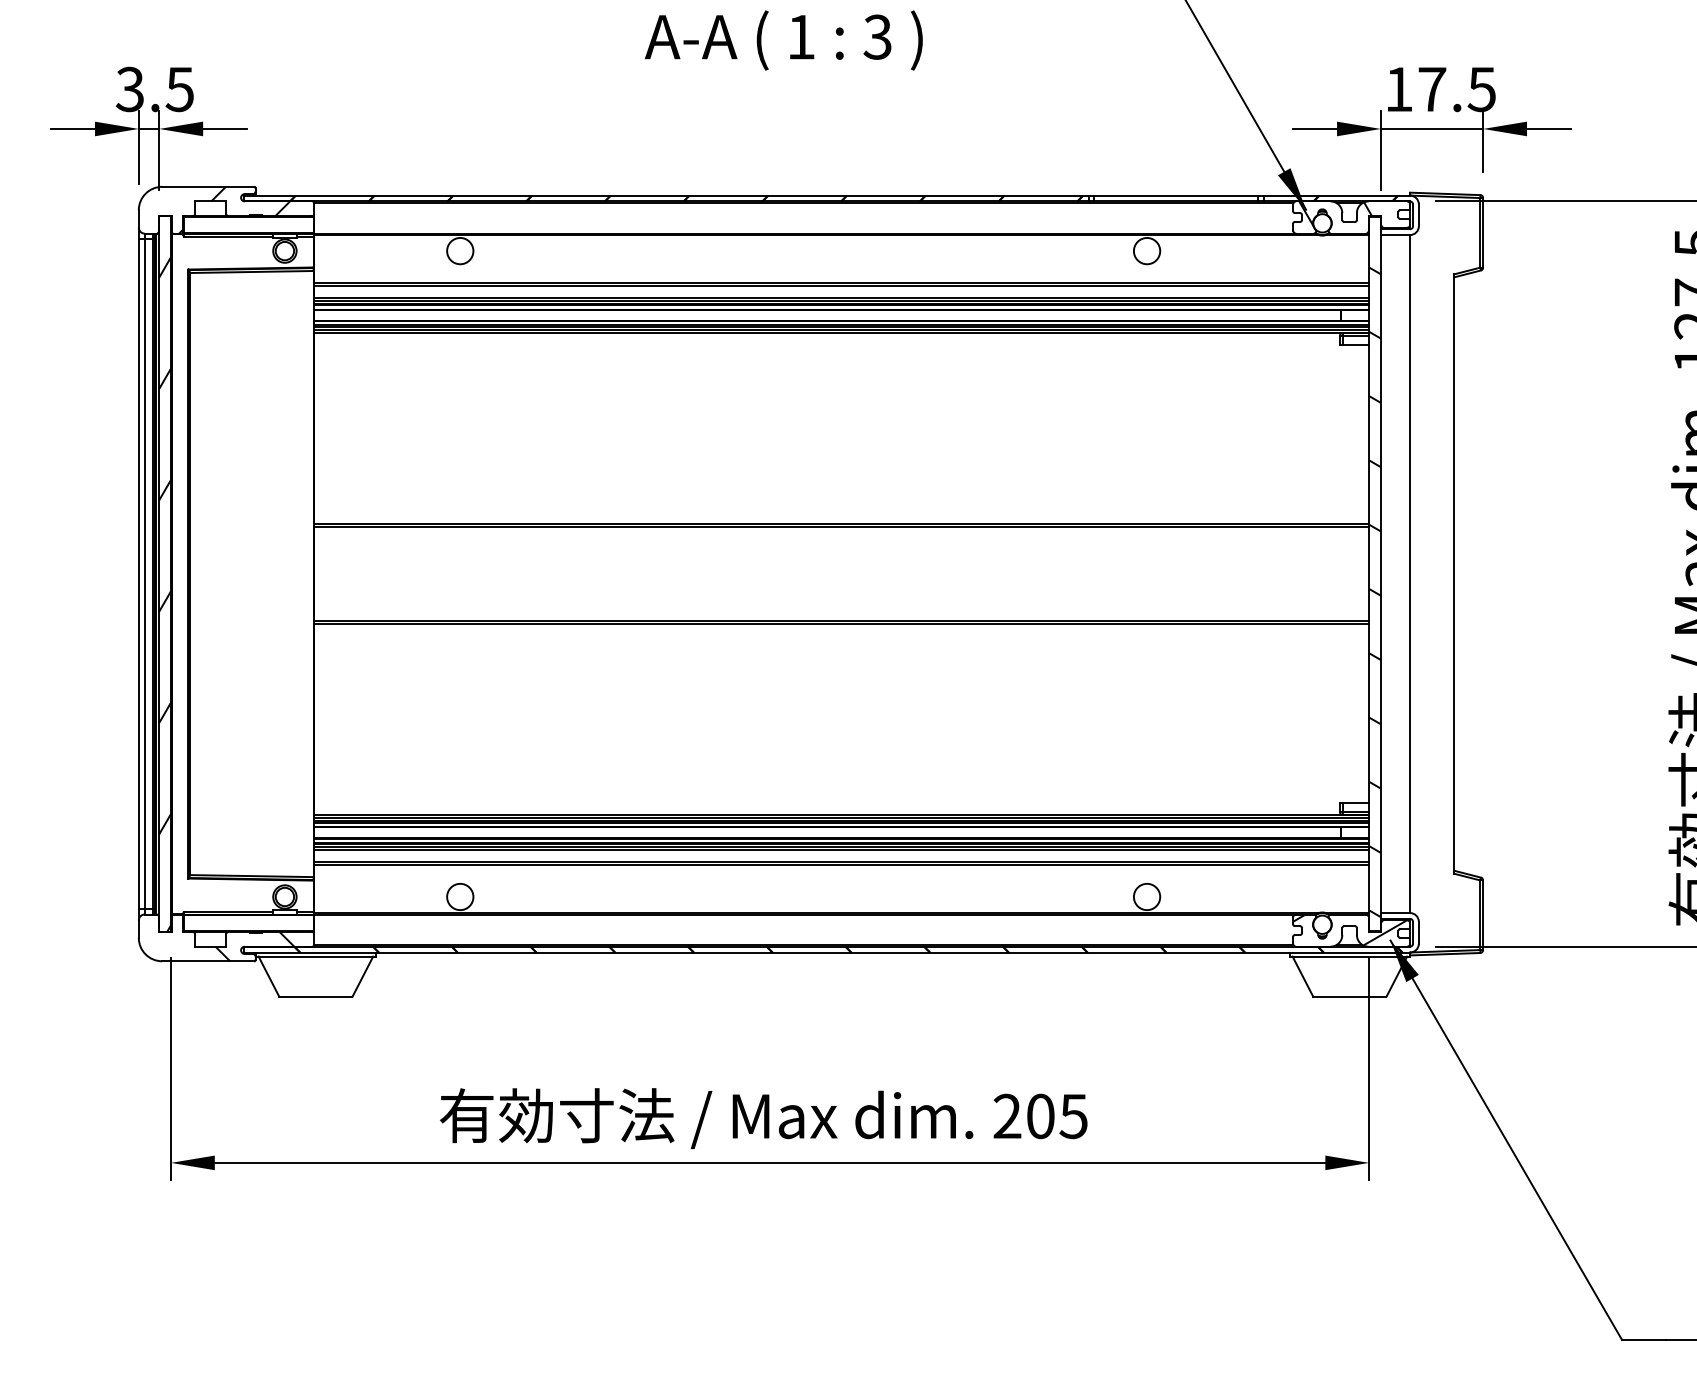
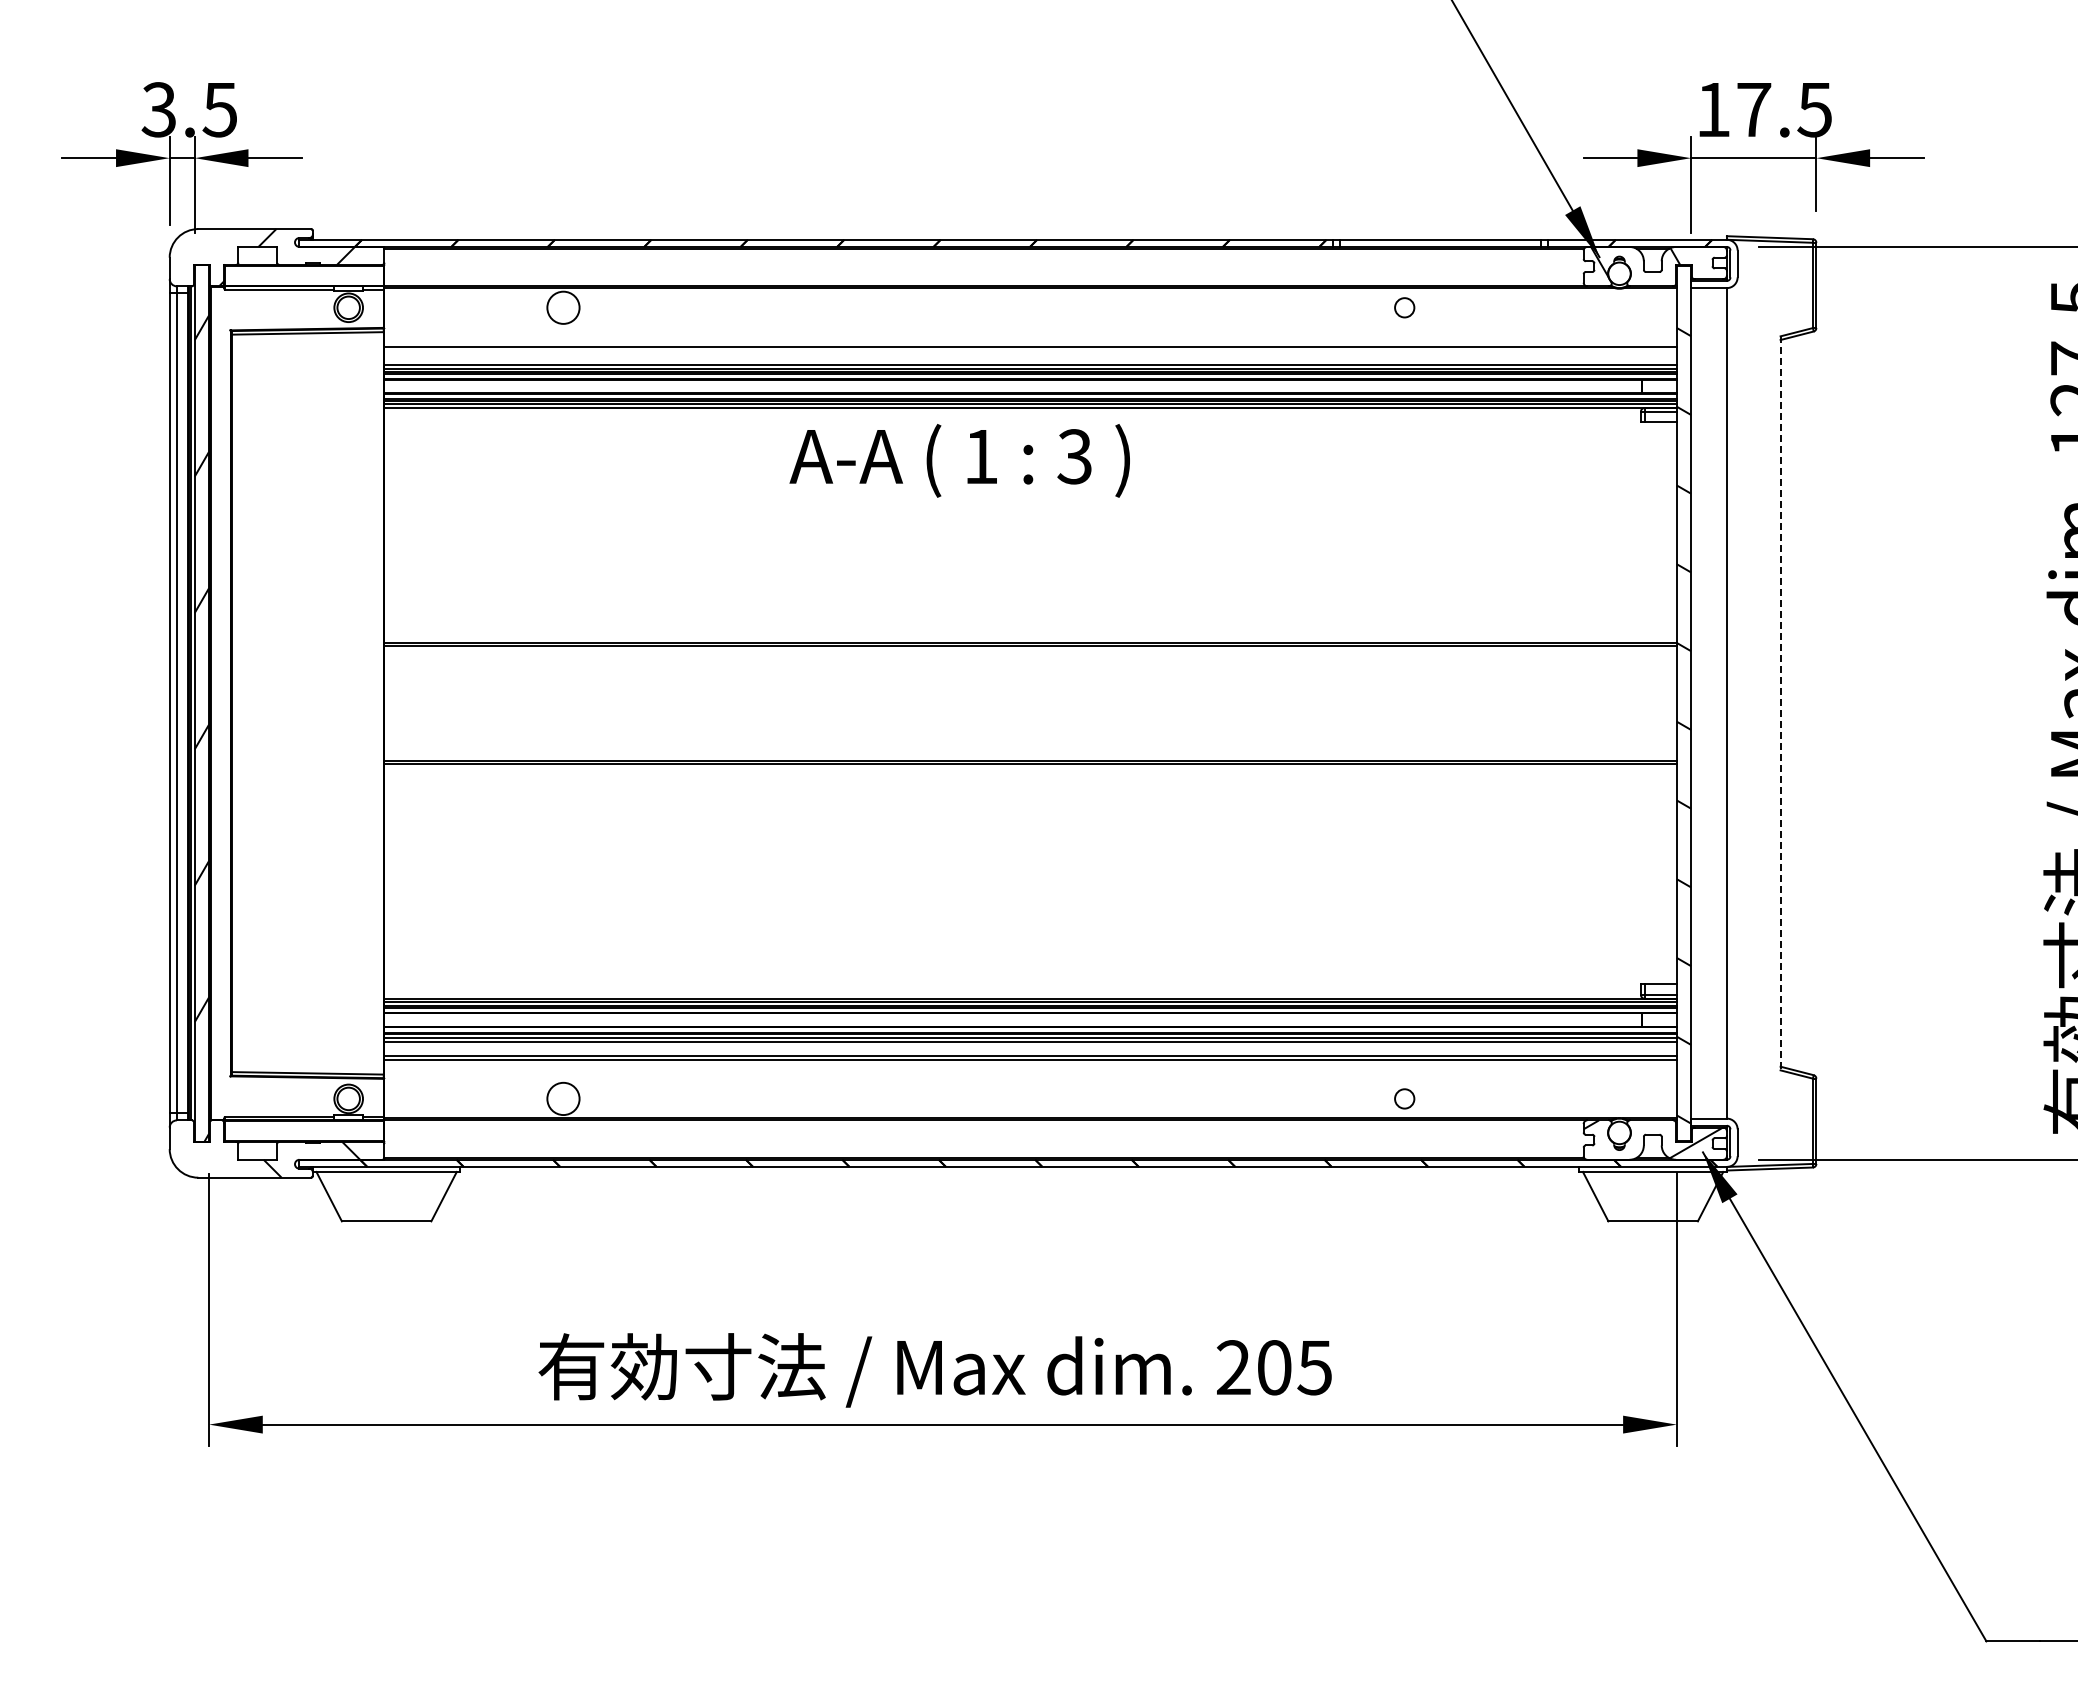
text: (783, 40) -> (959, 460), moved
circle: (1146, 250) -> (1404, 307), size x0.6
line: (841, 285) -> (1030, 350), removed
line: (1453, 574) -> (1780, 703), solid -> dashed
circle: (1146, 896) -> (1404, 1098), size x0.6

